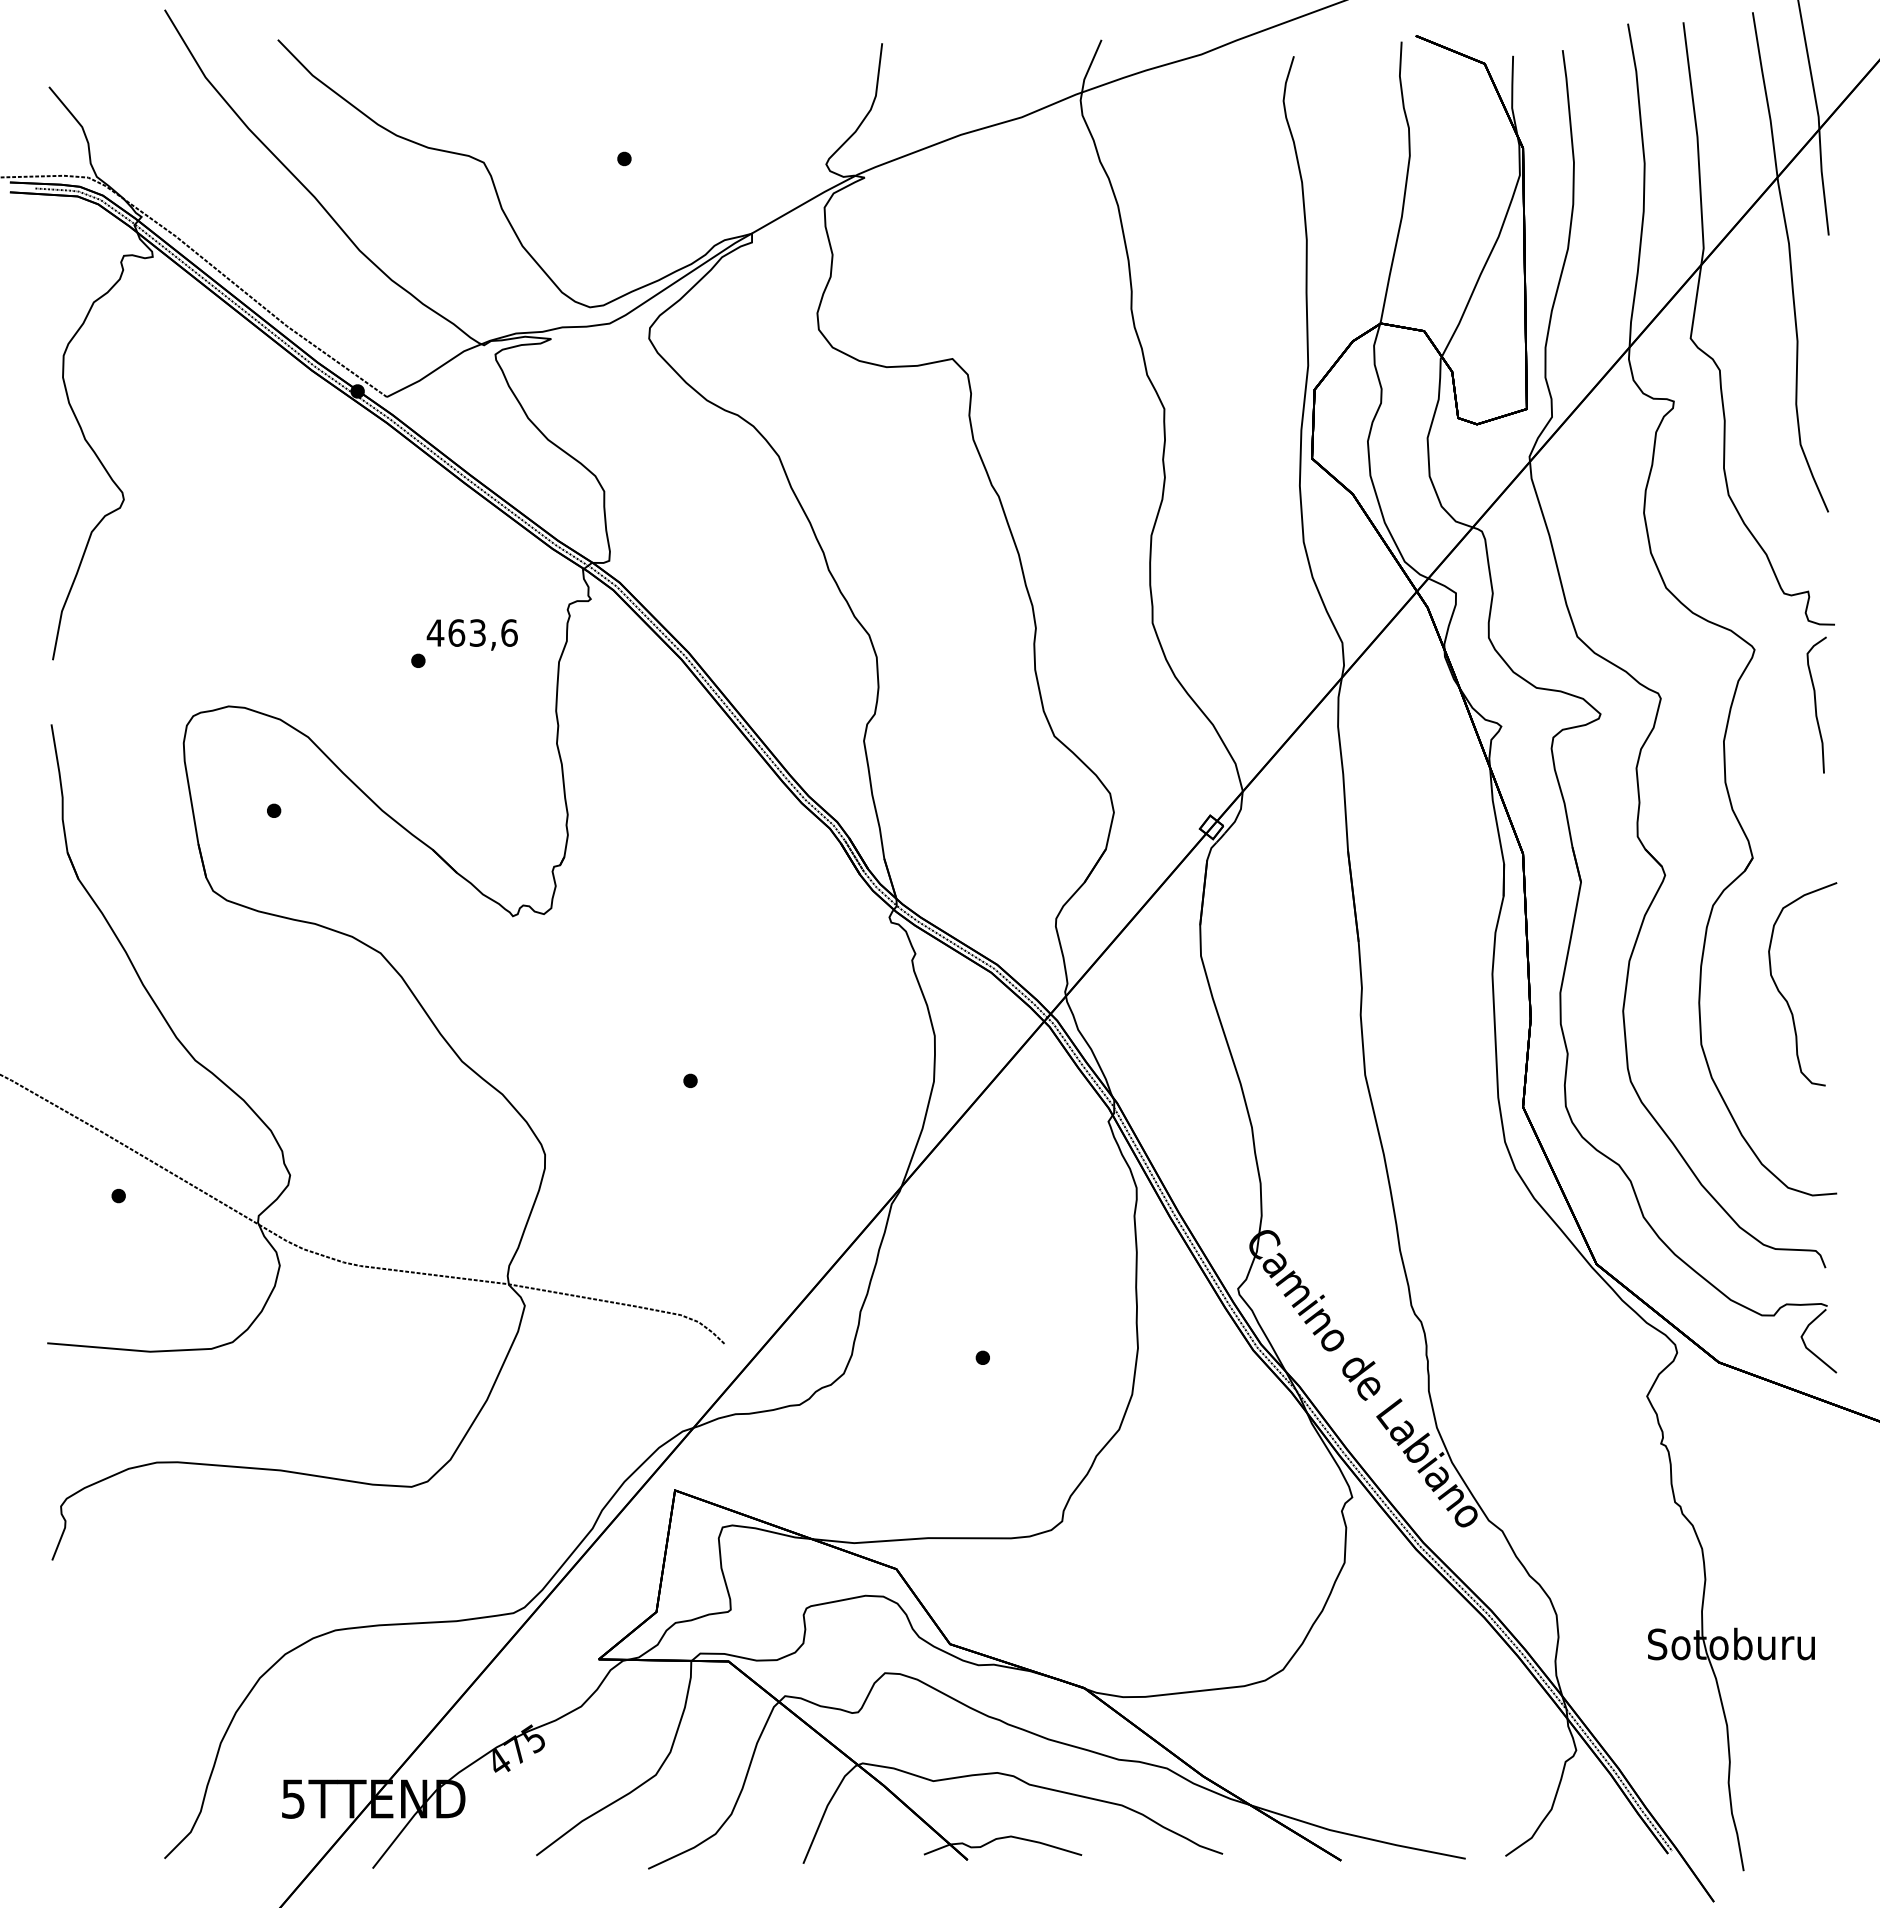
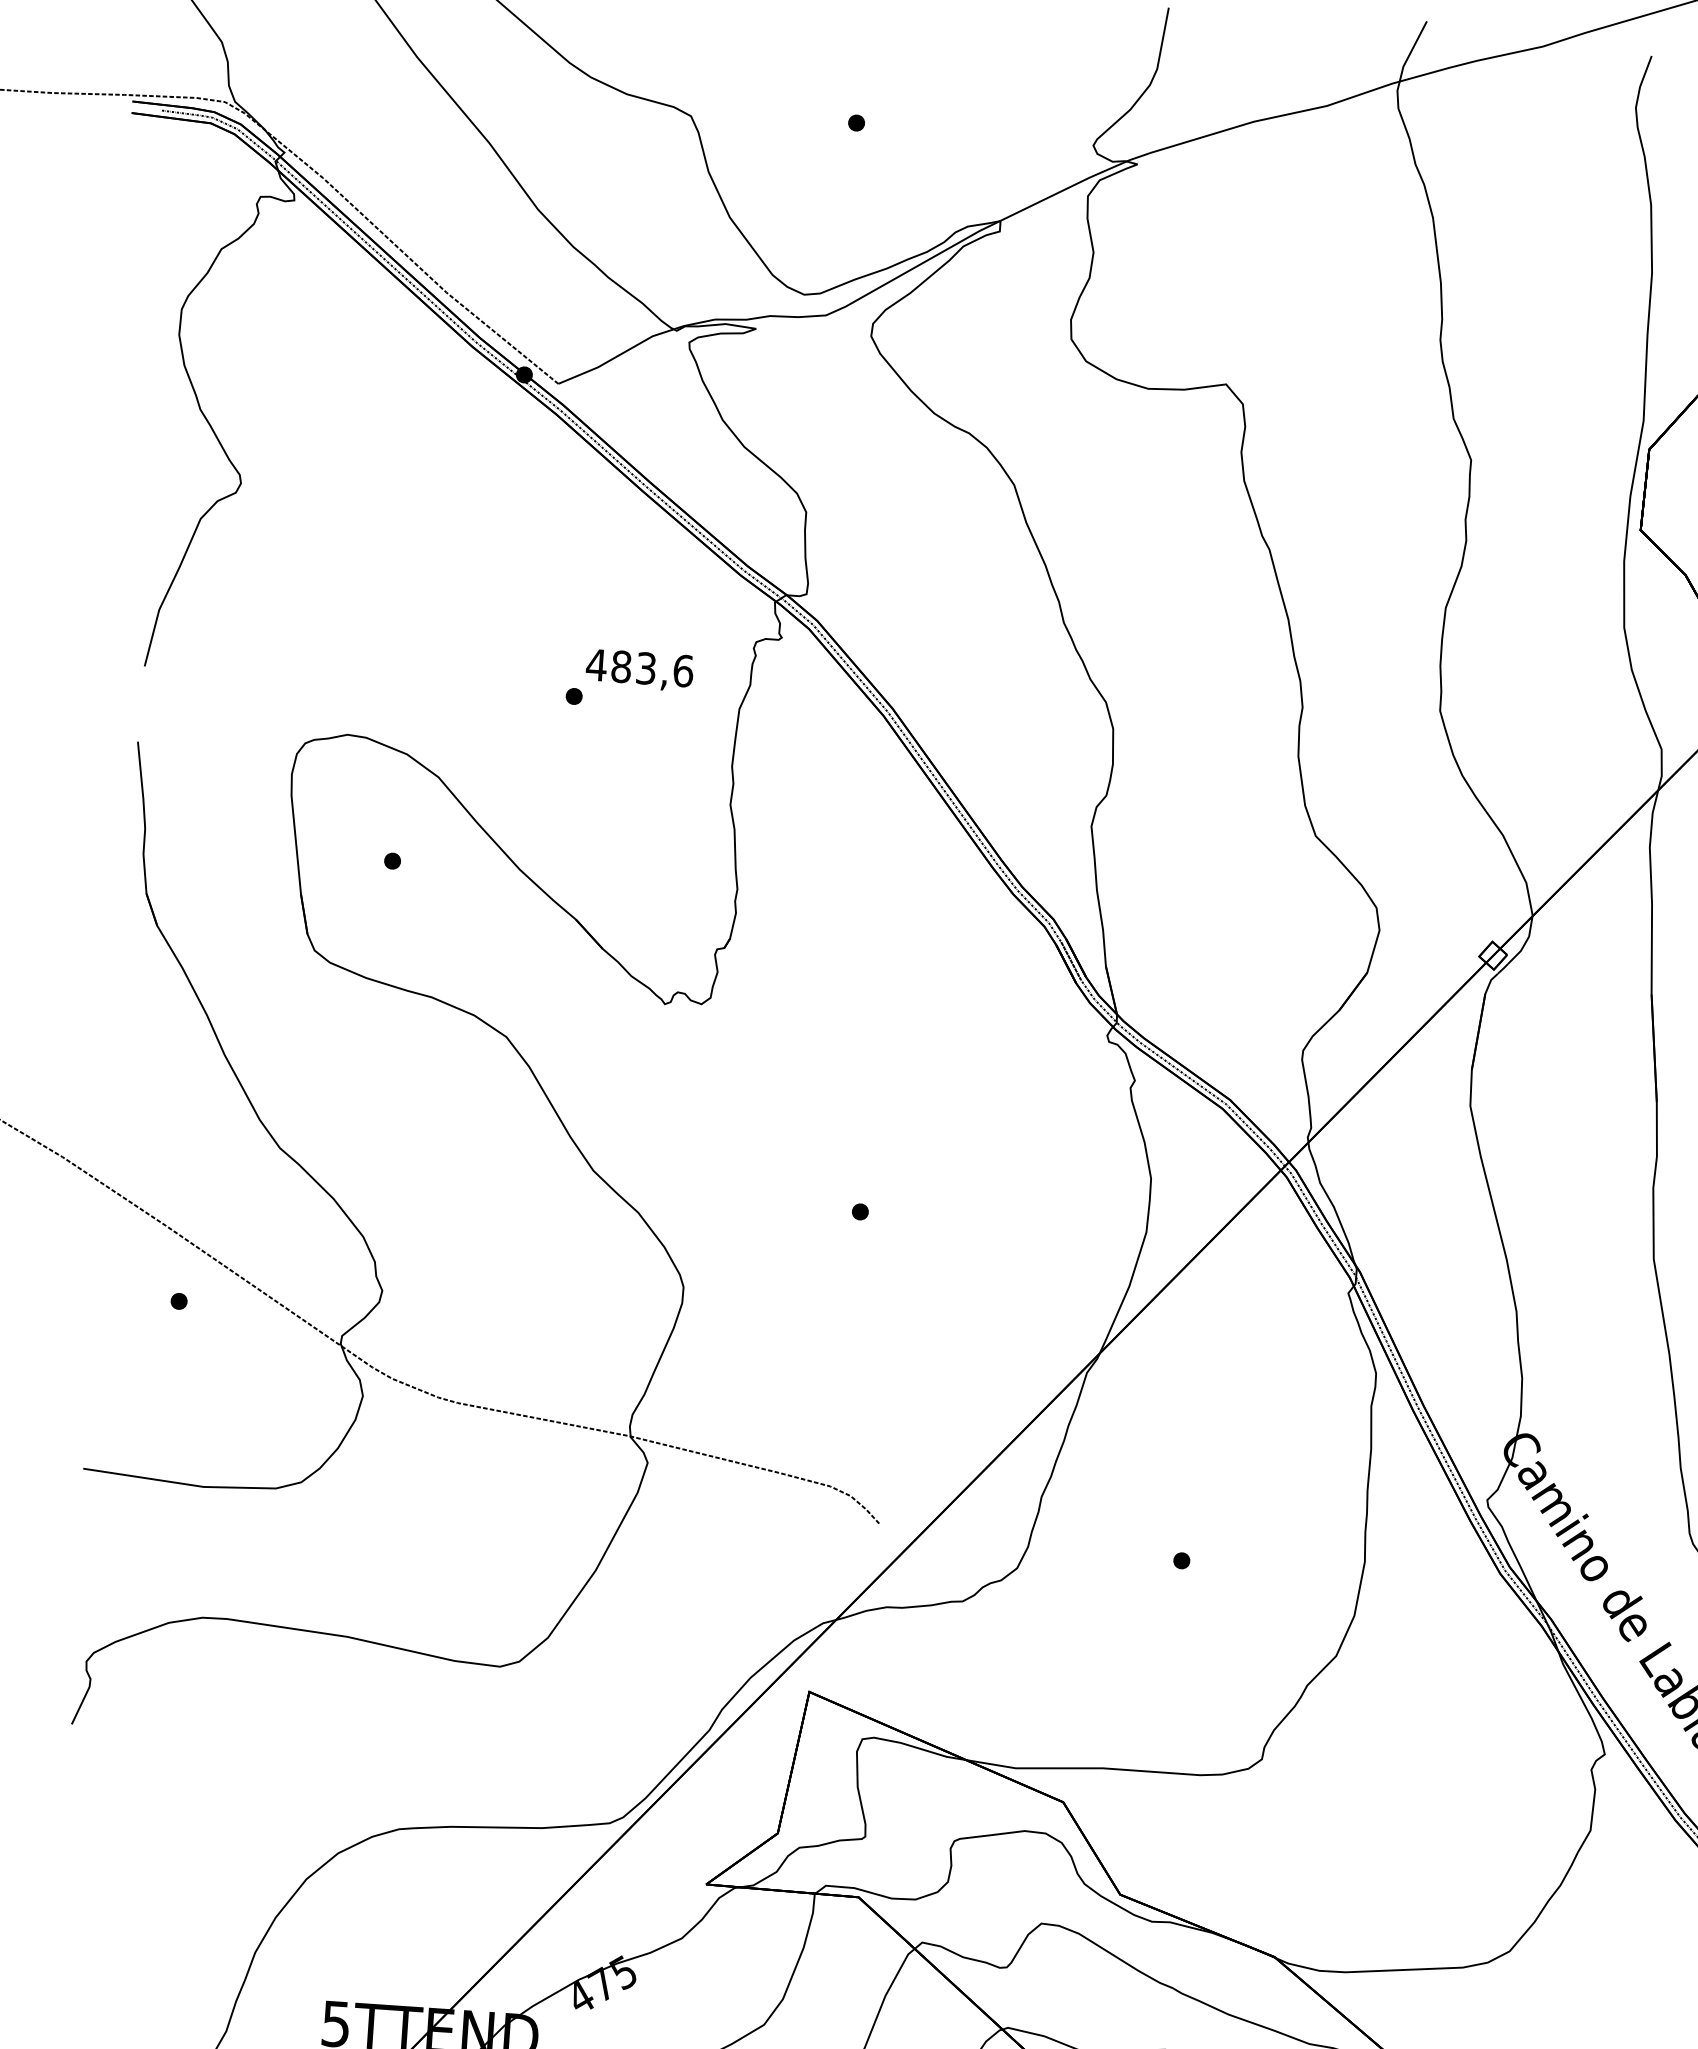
text: (456, 632) -> (621, 666), 463,6 -> 483,6

